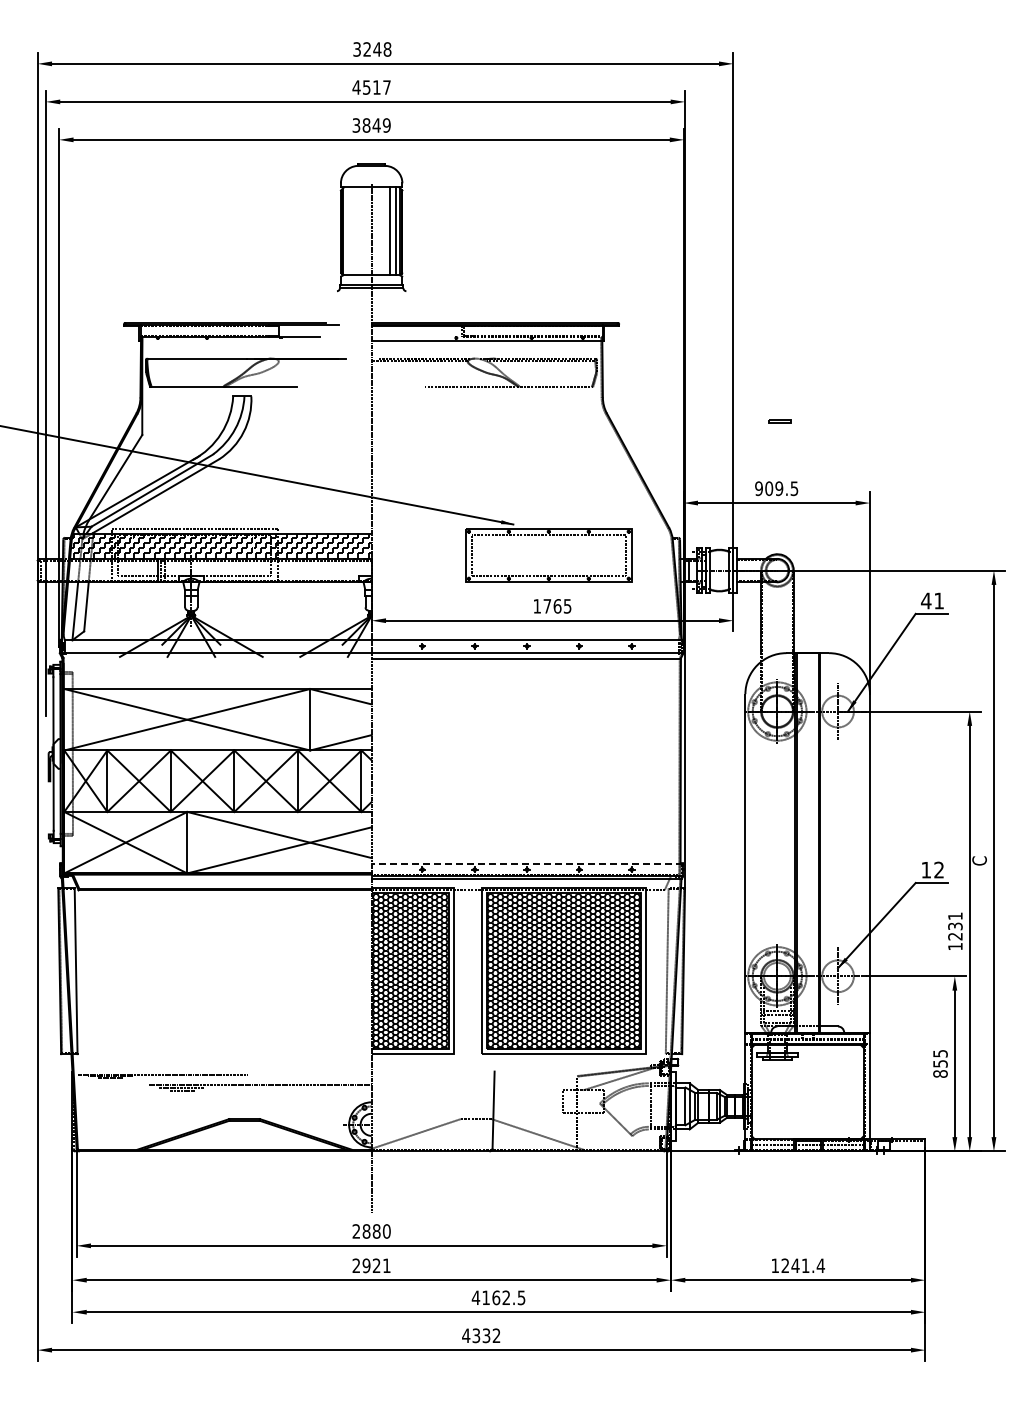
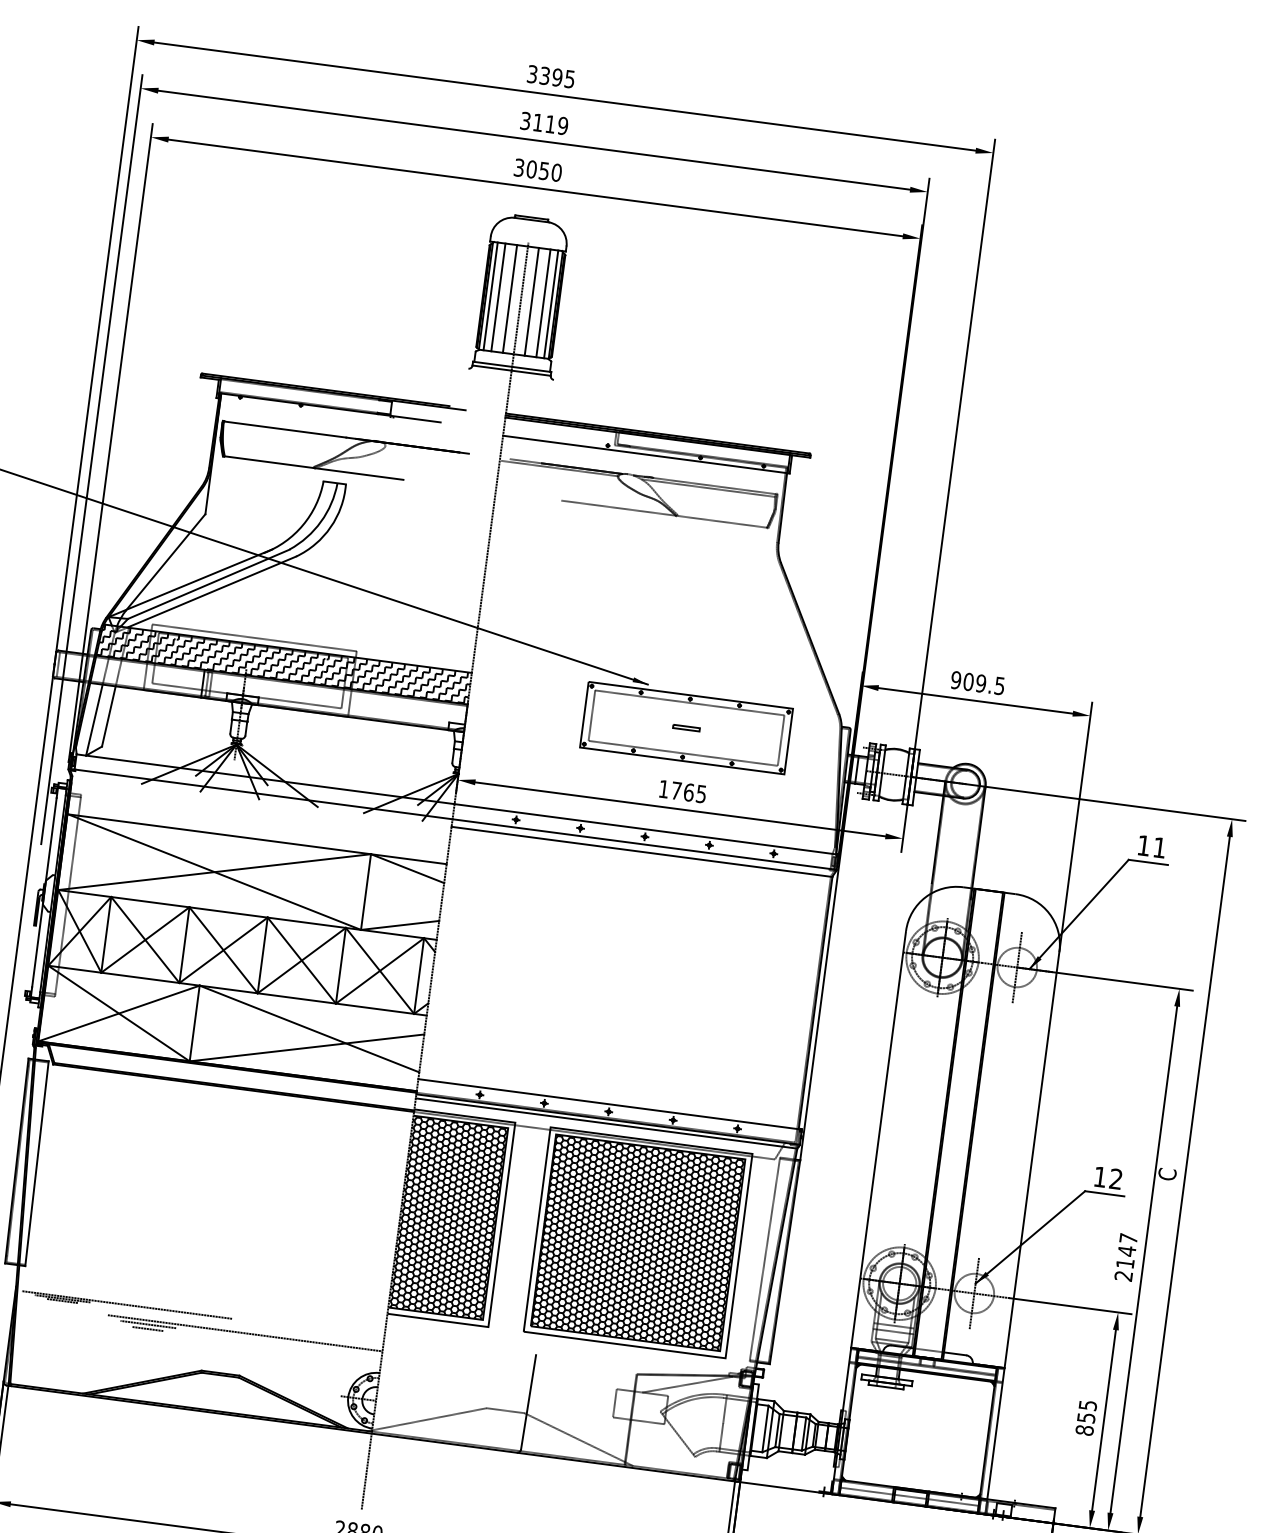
text: (377, 49) -> (557, 77), 3248 -> 3395
text: (371, 87) -> (543, 123), 4517 -> 3119
text: (376, 125) -> (543, 171), 3849 -> 3050
line: (347, 230) -> (491, 295), added
line: (353, 230) -> (498, 296), added
line: (362, 230) -> (509, 298), added
line: (380, 230) -> (531, 300), added
line: (779, 420) -> (686, 727), moved
text: (926, 600) -> (1144, 845), 41 -> 11
line: (527, 863) -> (610, 1104), dashed -> solid
text: (955, 931) -> (1126, 1257), 1231 -> 2147

